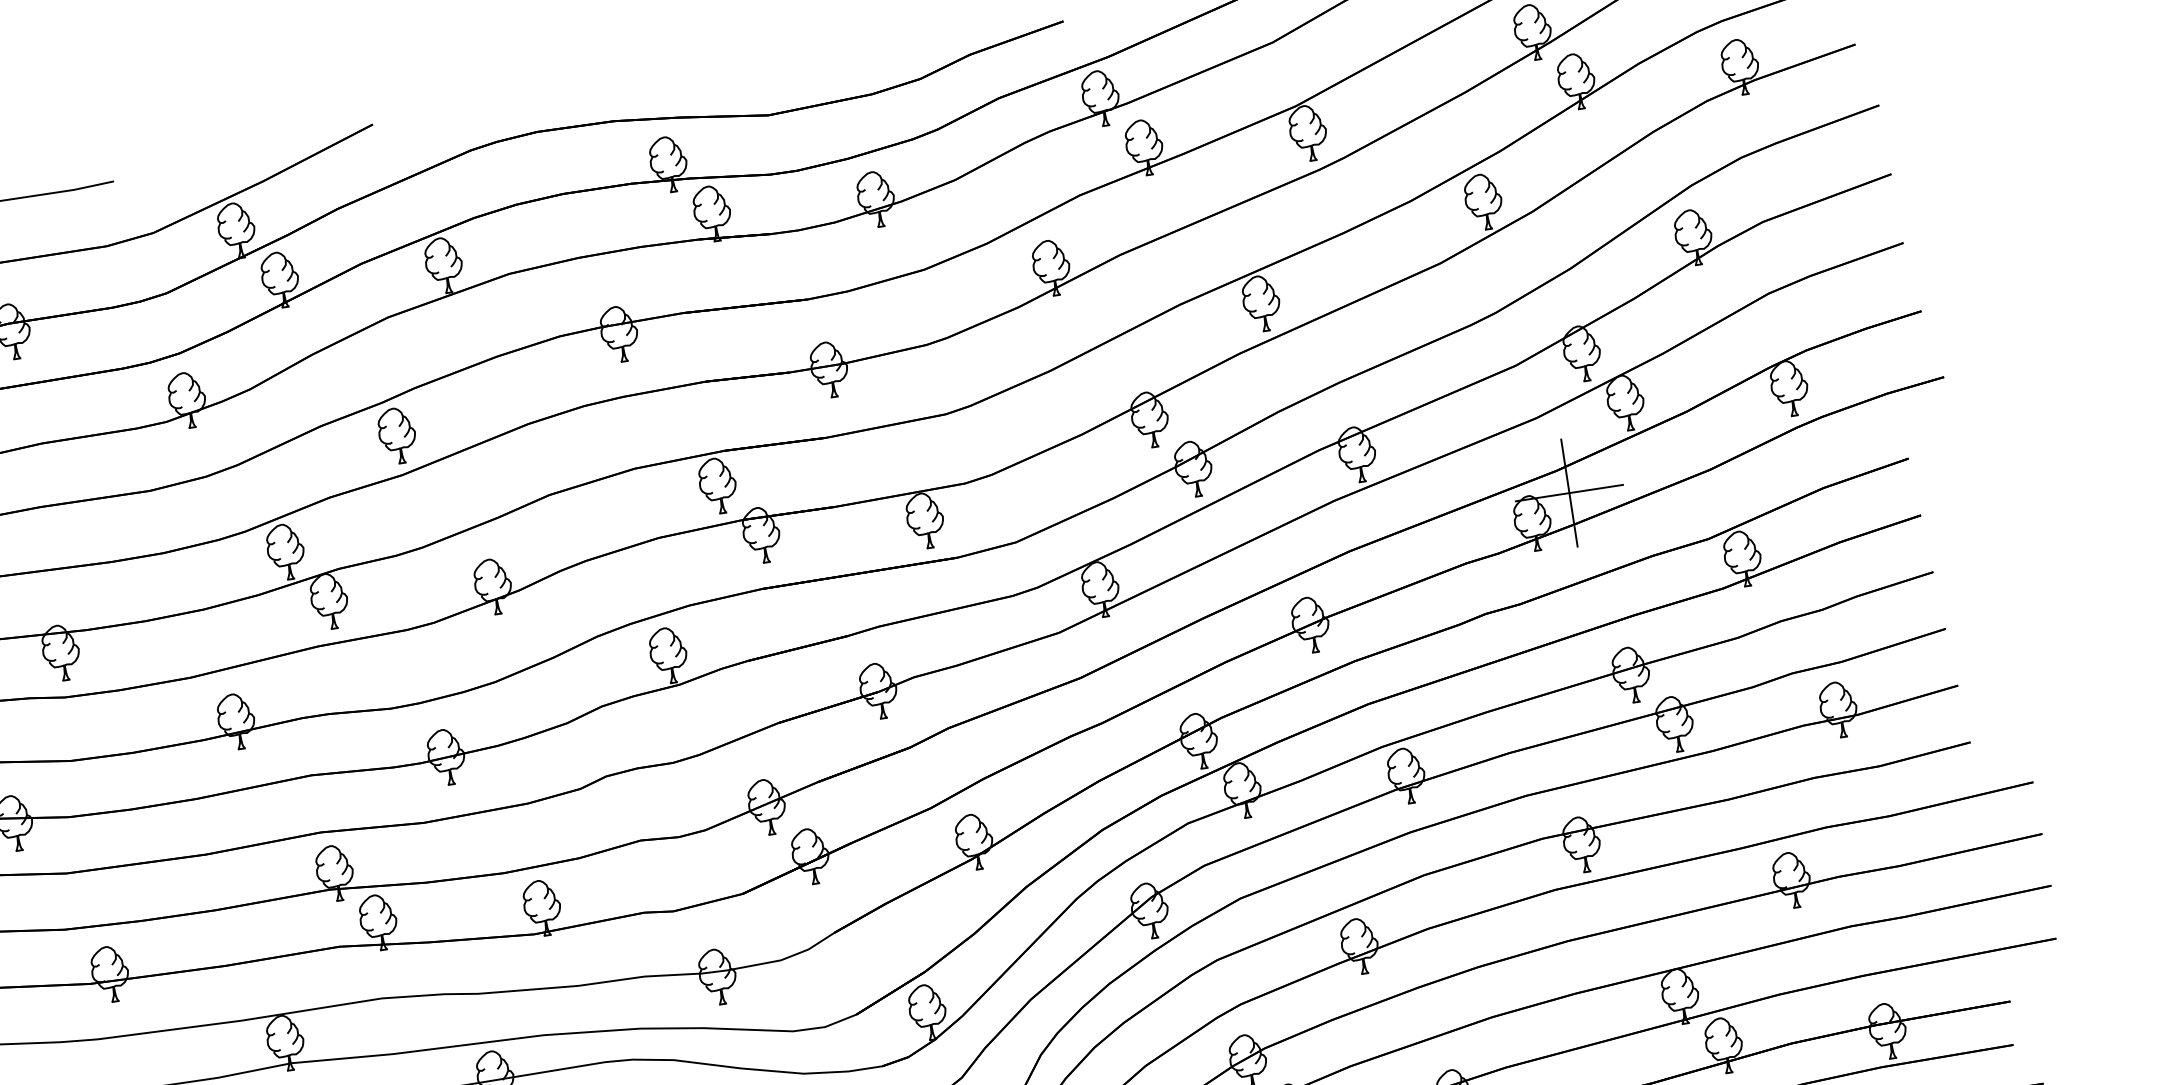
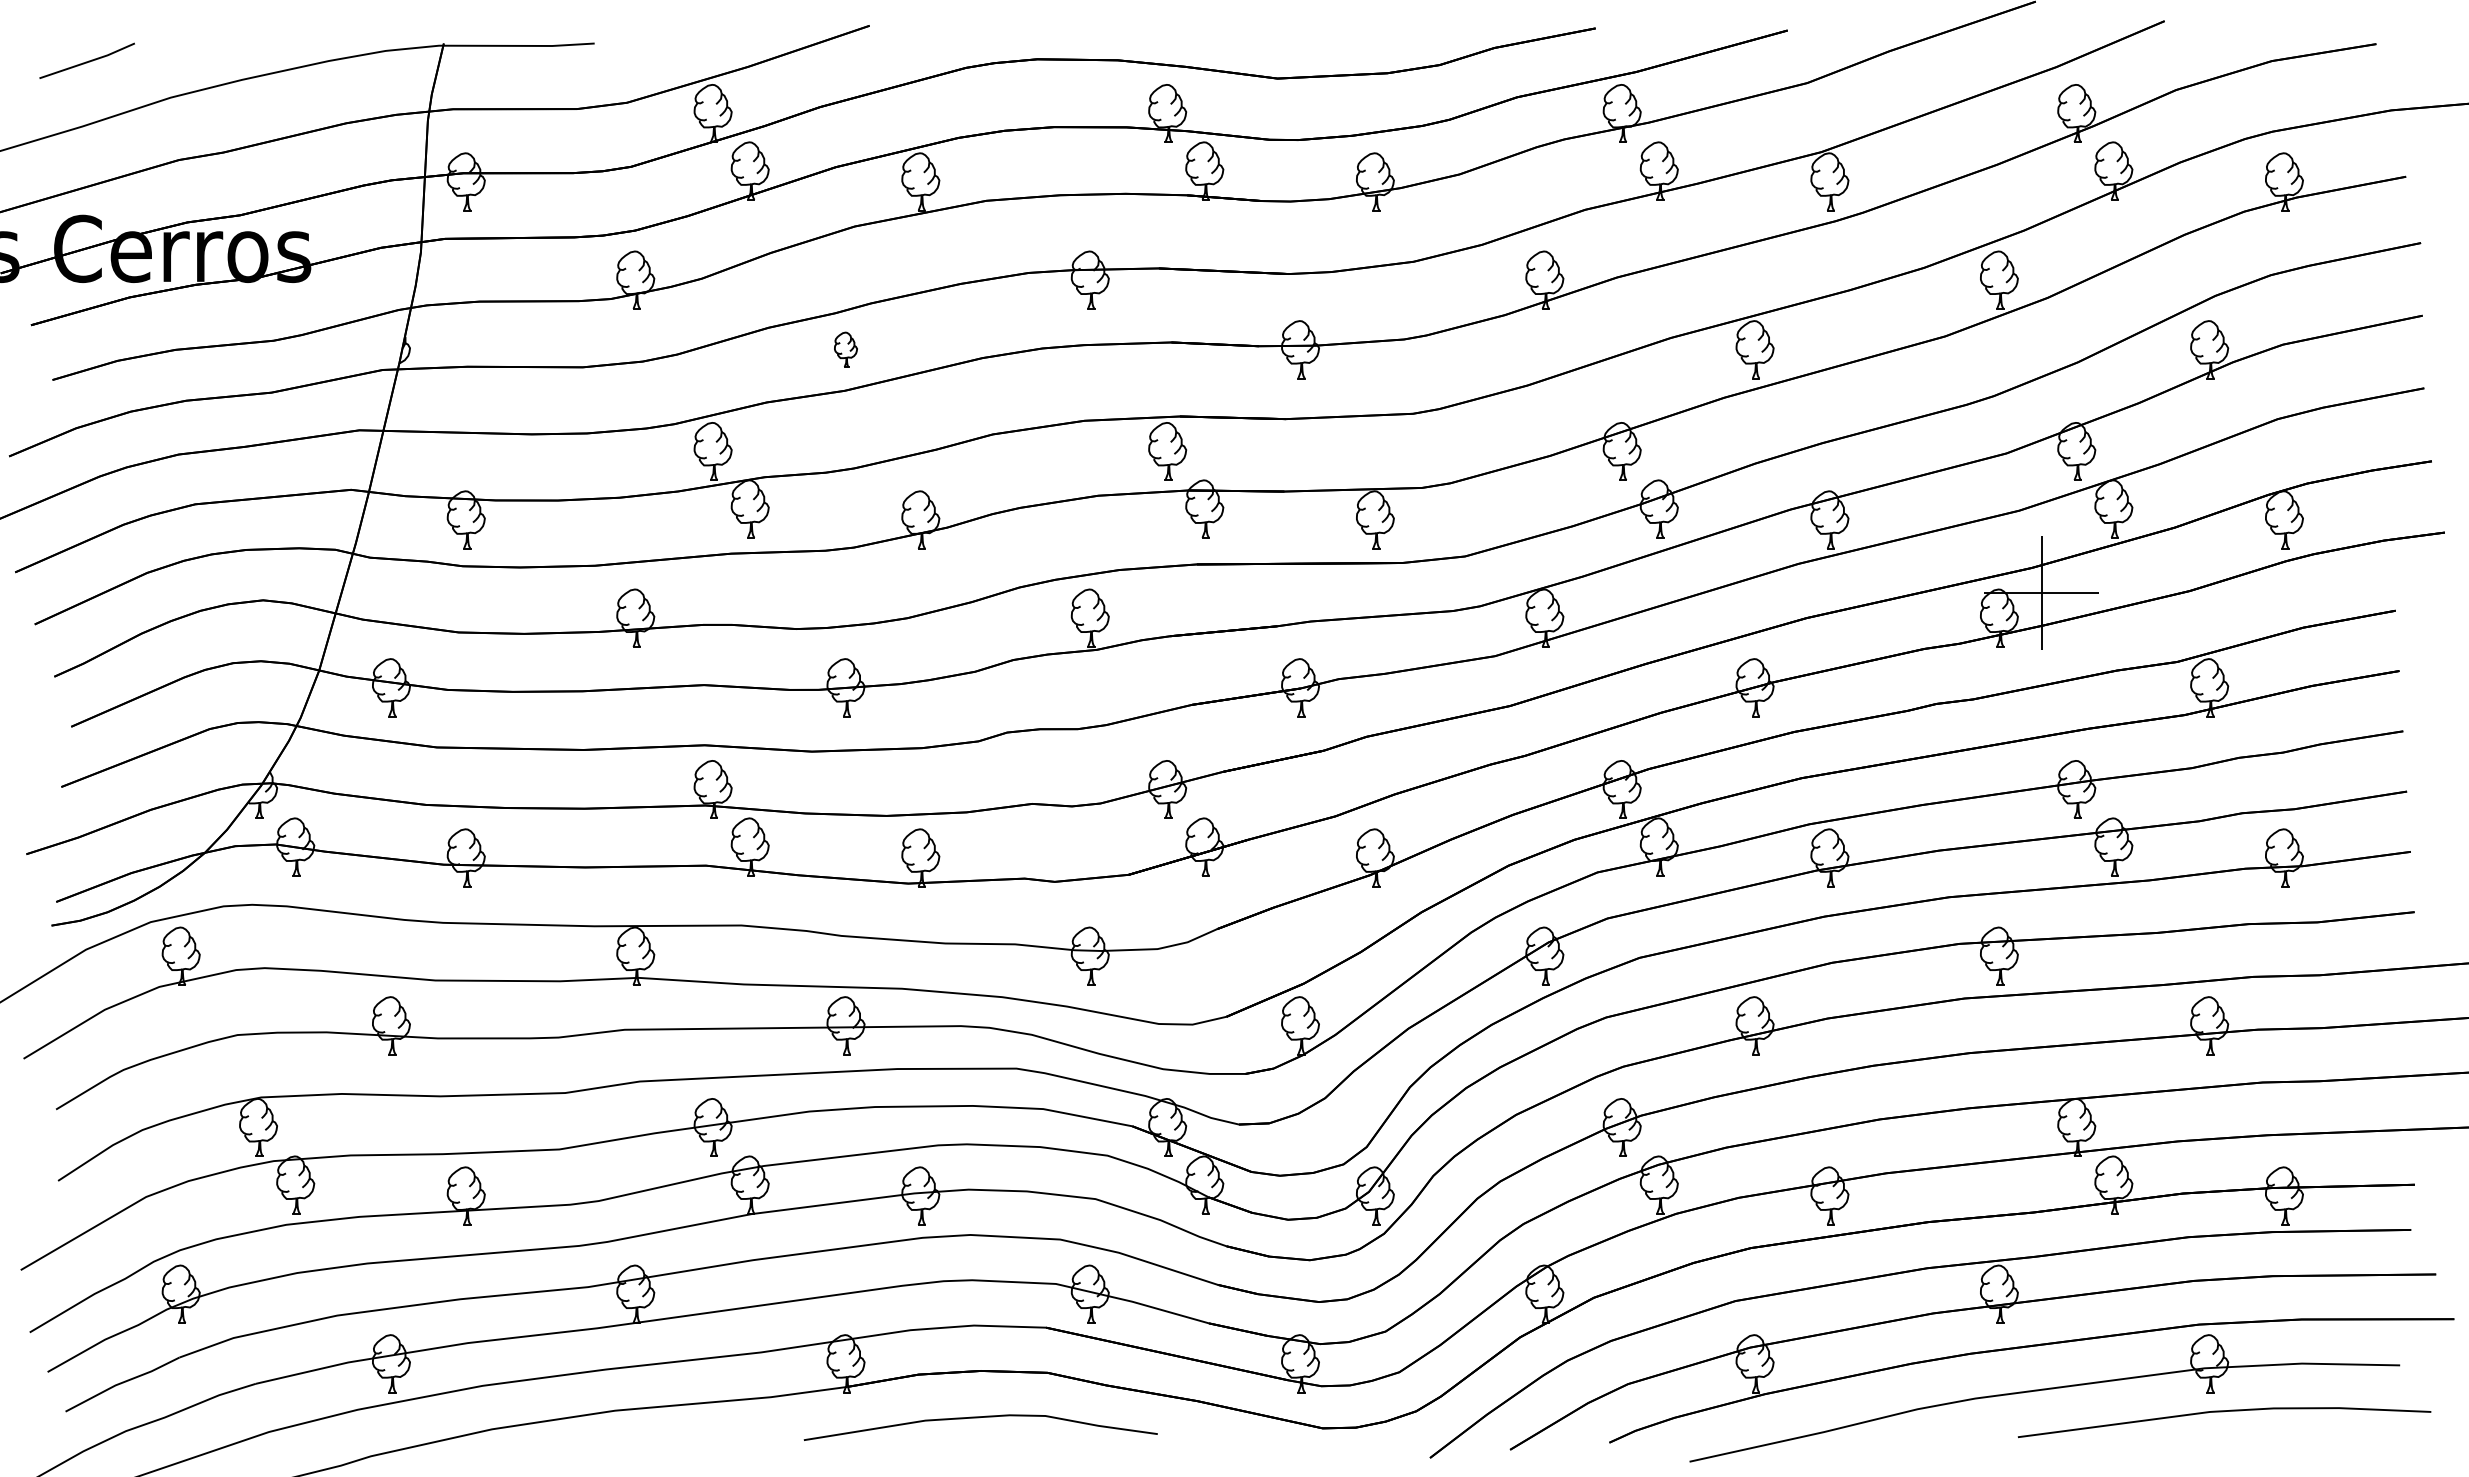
part: (397, 435) -> (845, 349), size x0.6

